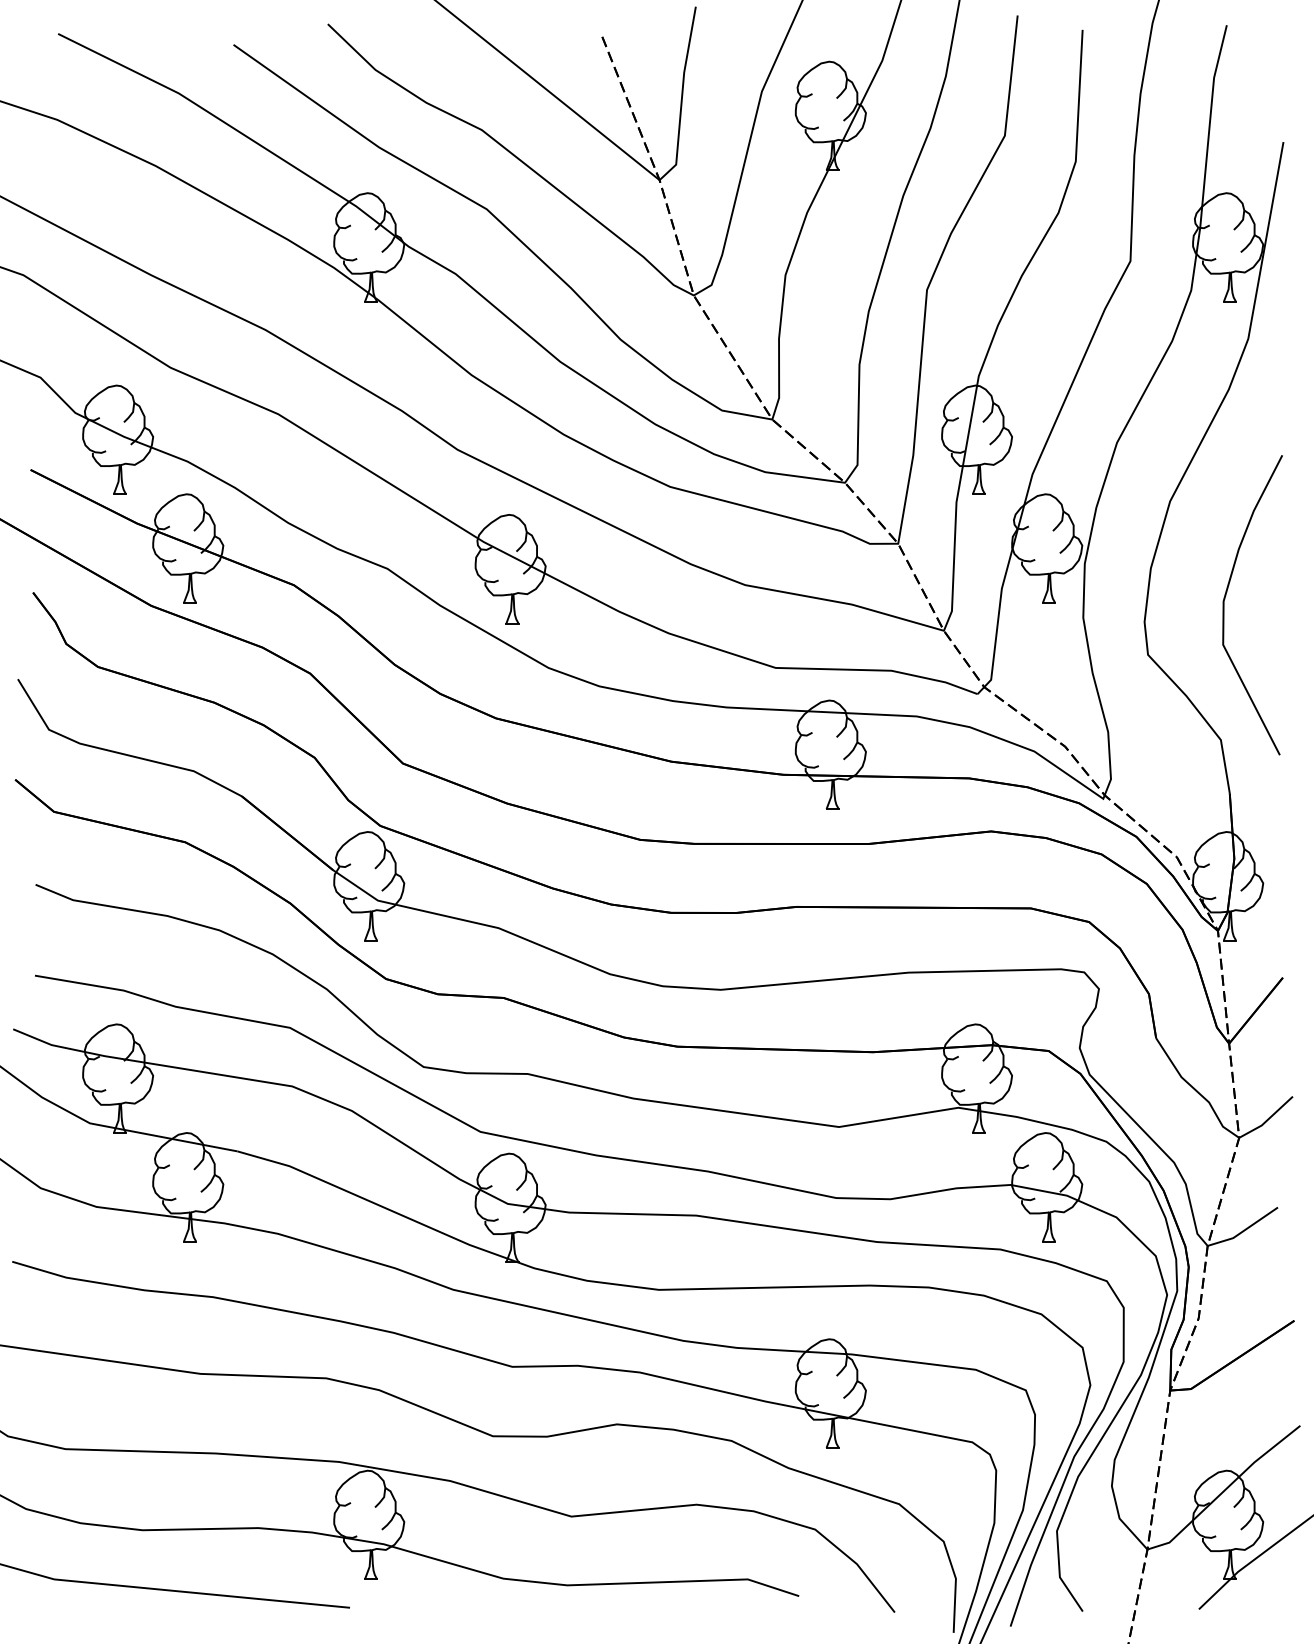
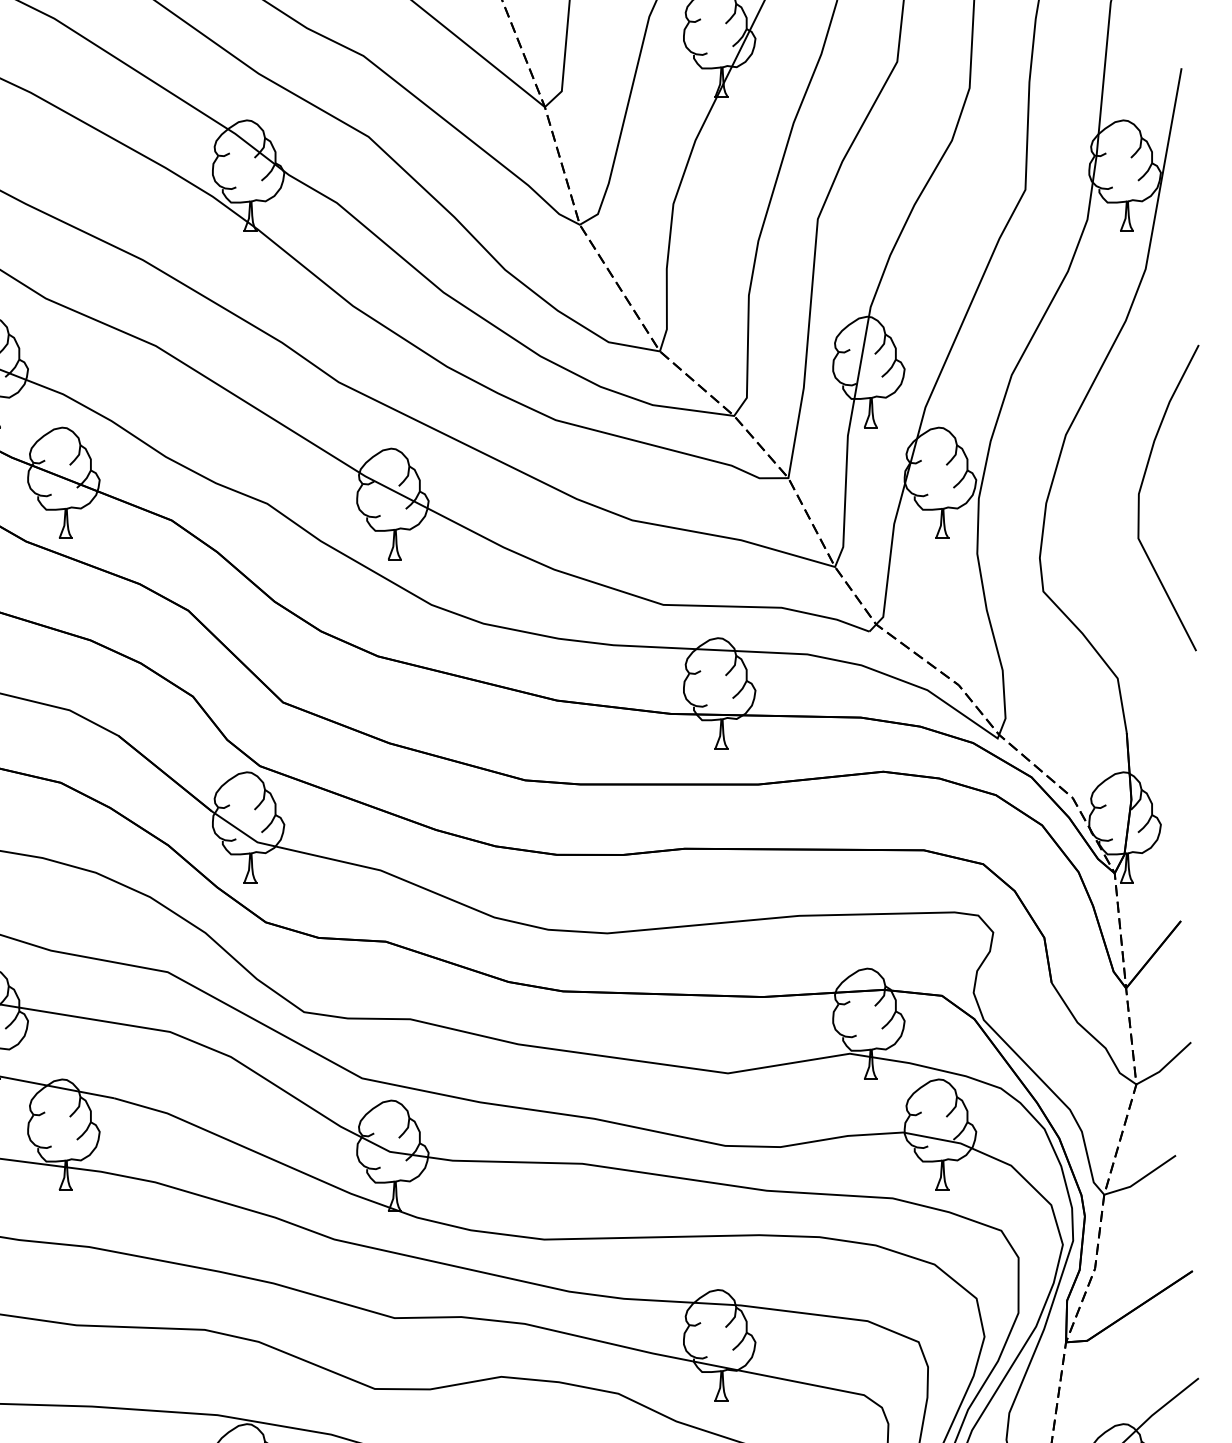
curve: (1225, 599) -> (1140, 492), moved

